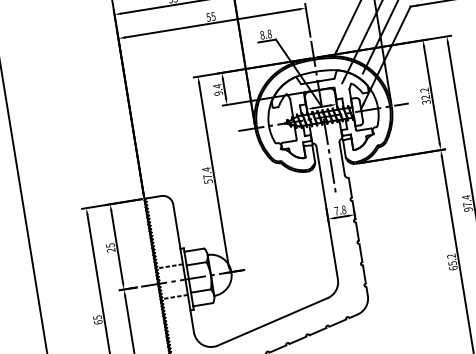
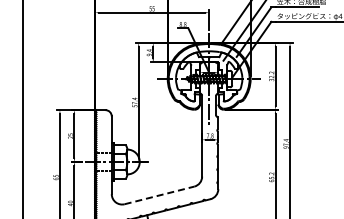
line: (272, 321) -> (159, 195), solid -> dashed

